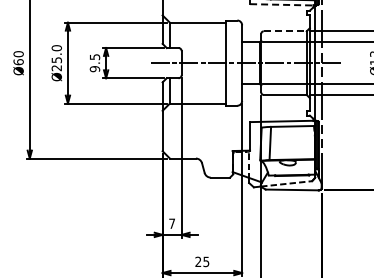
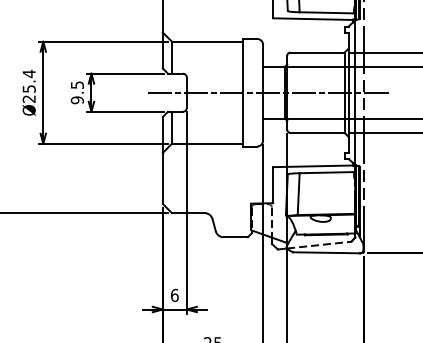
line: (282, 4) -> (314, 18), dashed -> solid
line: (285, 31) -> (317, 52), dashed -> solid
text: (56, 48) -> (28, 74), Ø25.0 -> Ø25.4
text: (172, 223) -> (175, 295), 7 -> 6

